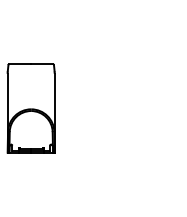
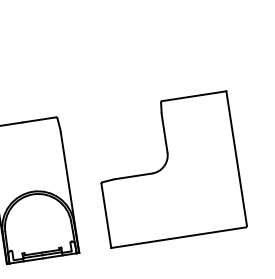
part: (119, 108) -> (168, 169), added

